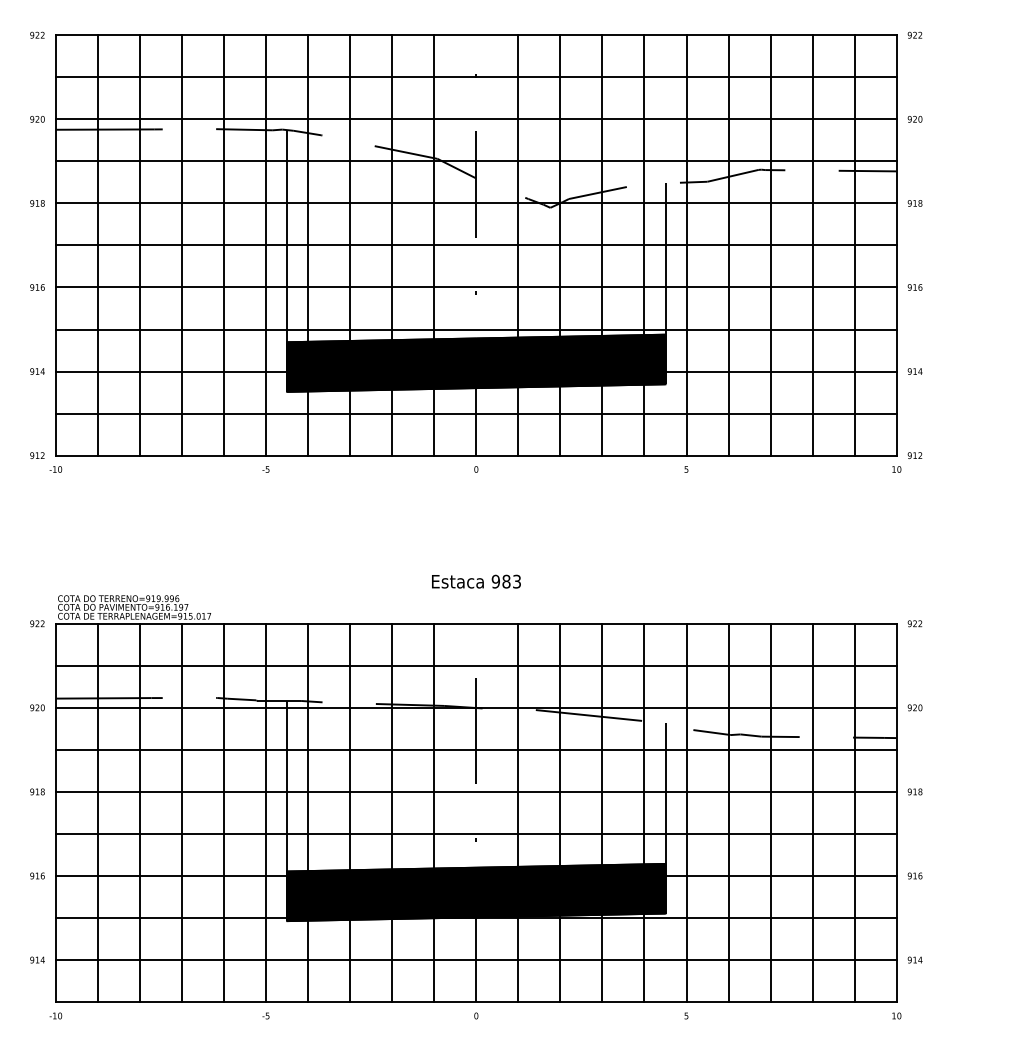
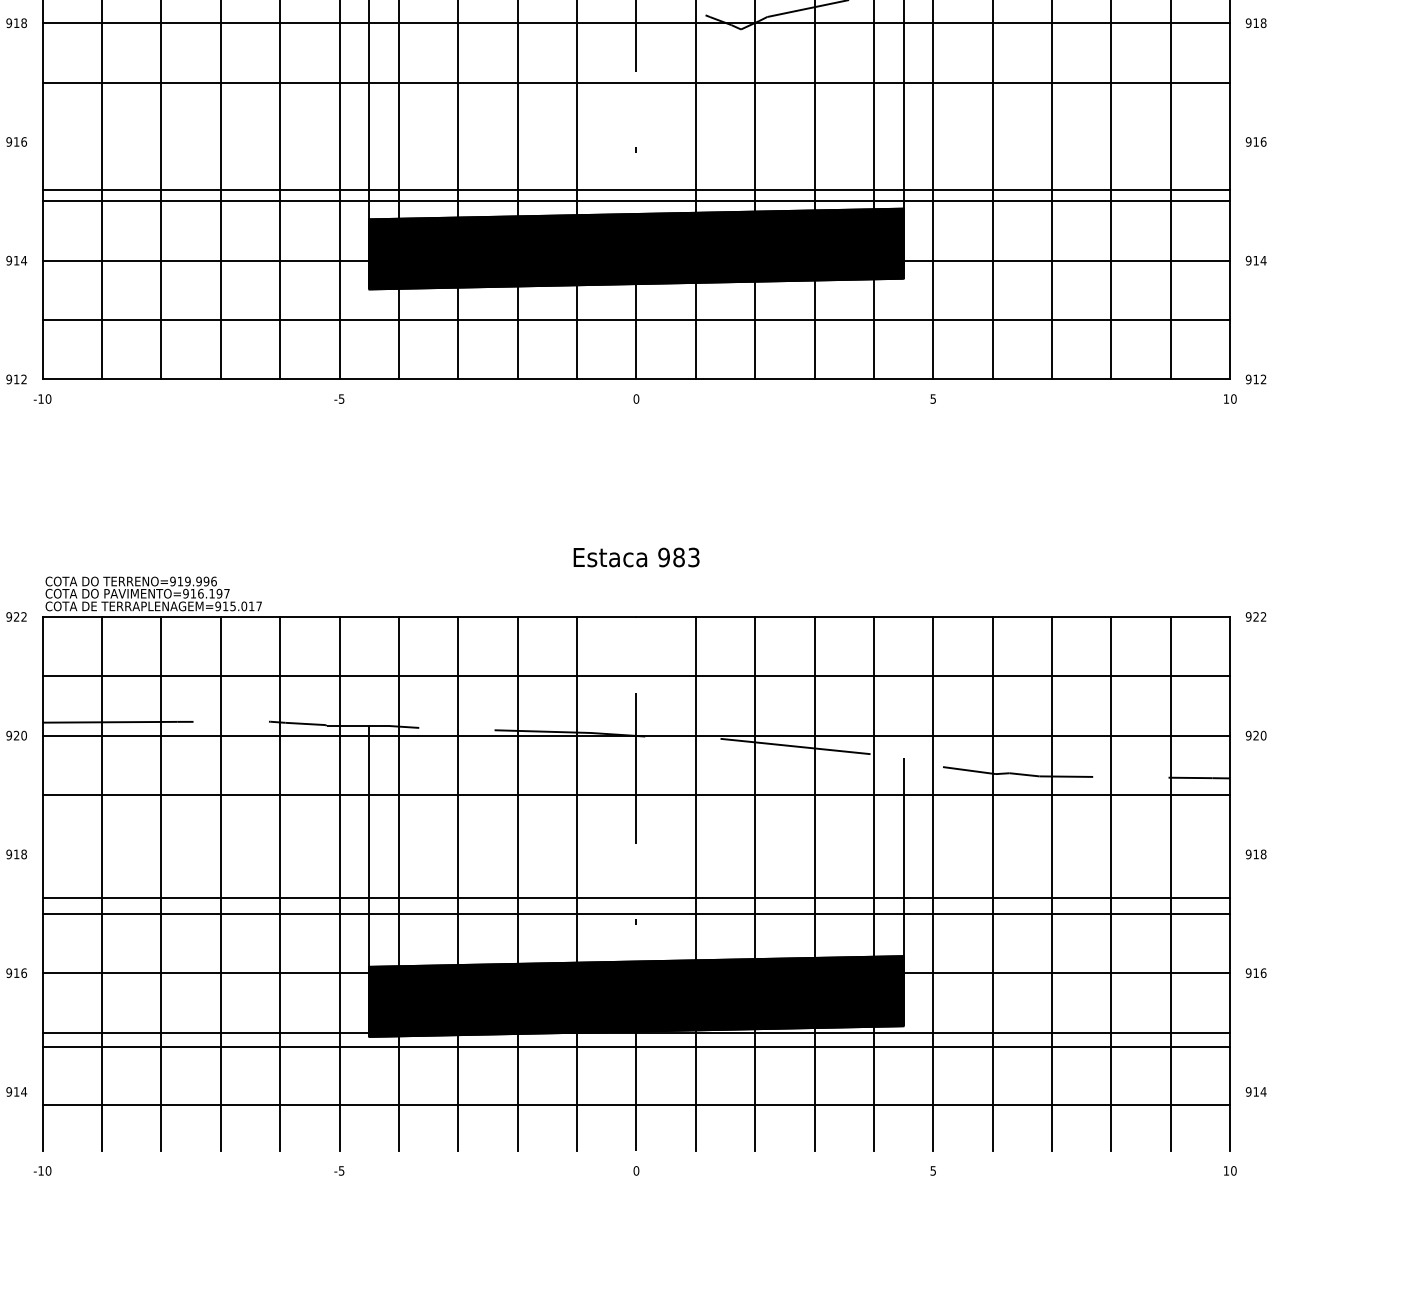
line: (475, 287) -> (635, 190), moved
line: (475, 791) -> (635, 897), moved
line: (475, 960) -> (635, 1047), moved
line: (475, 1002) -> (635, 1105), moved

